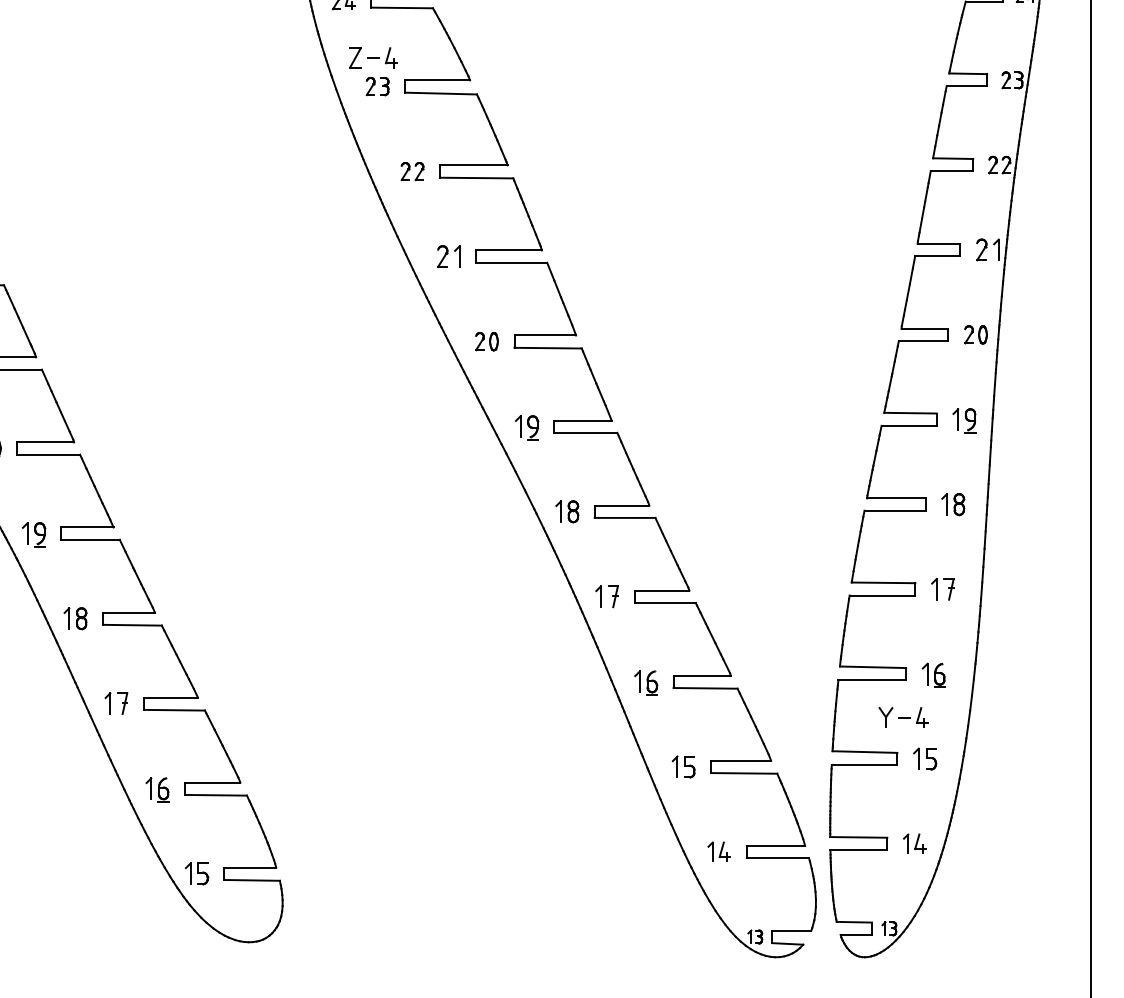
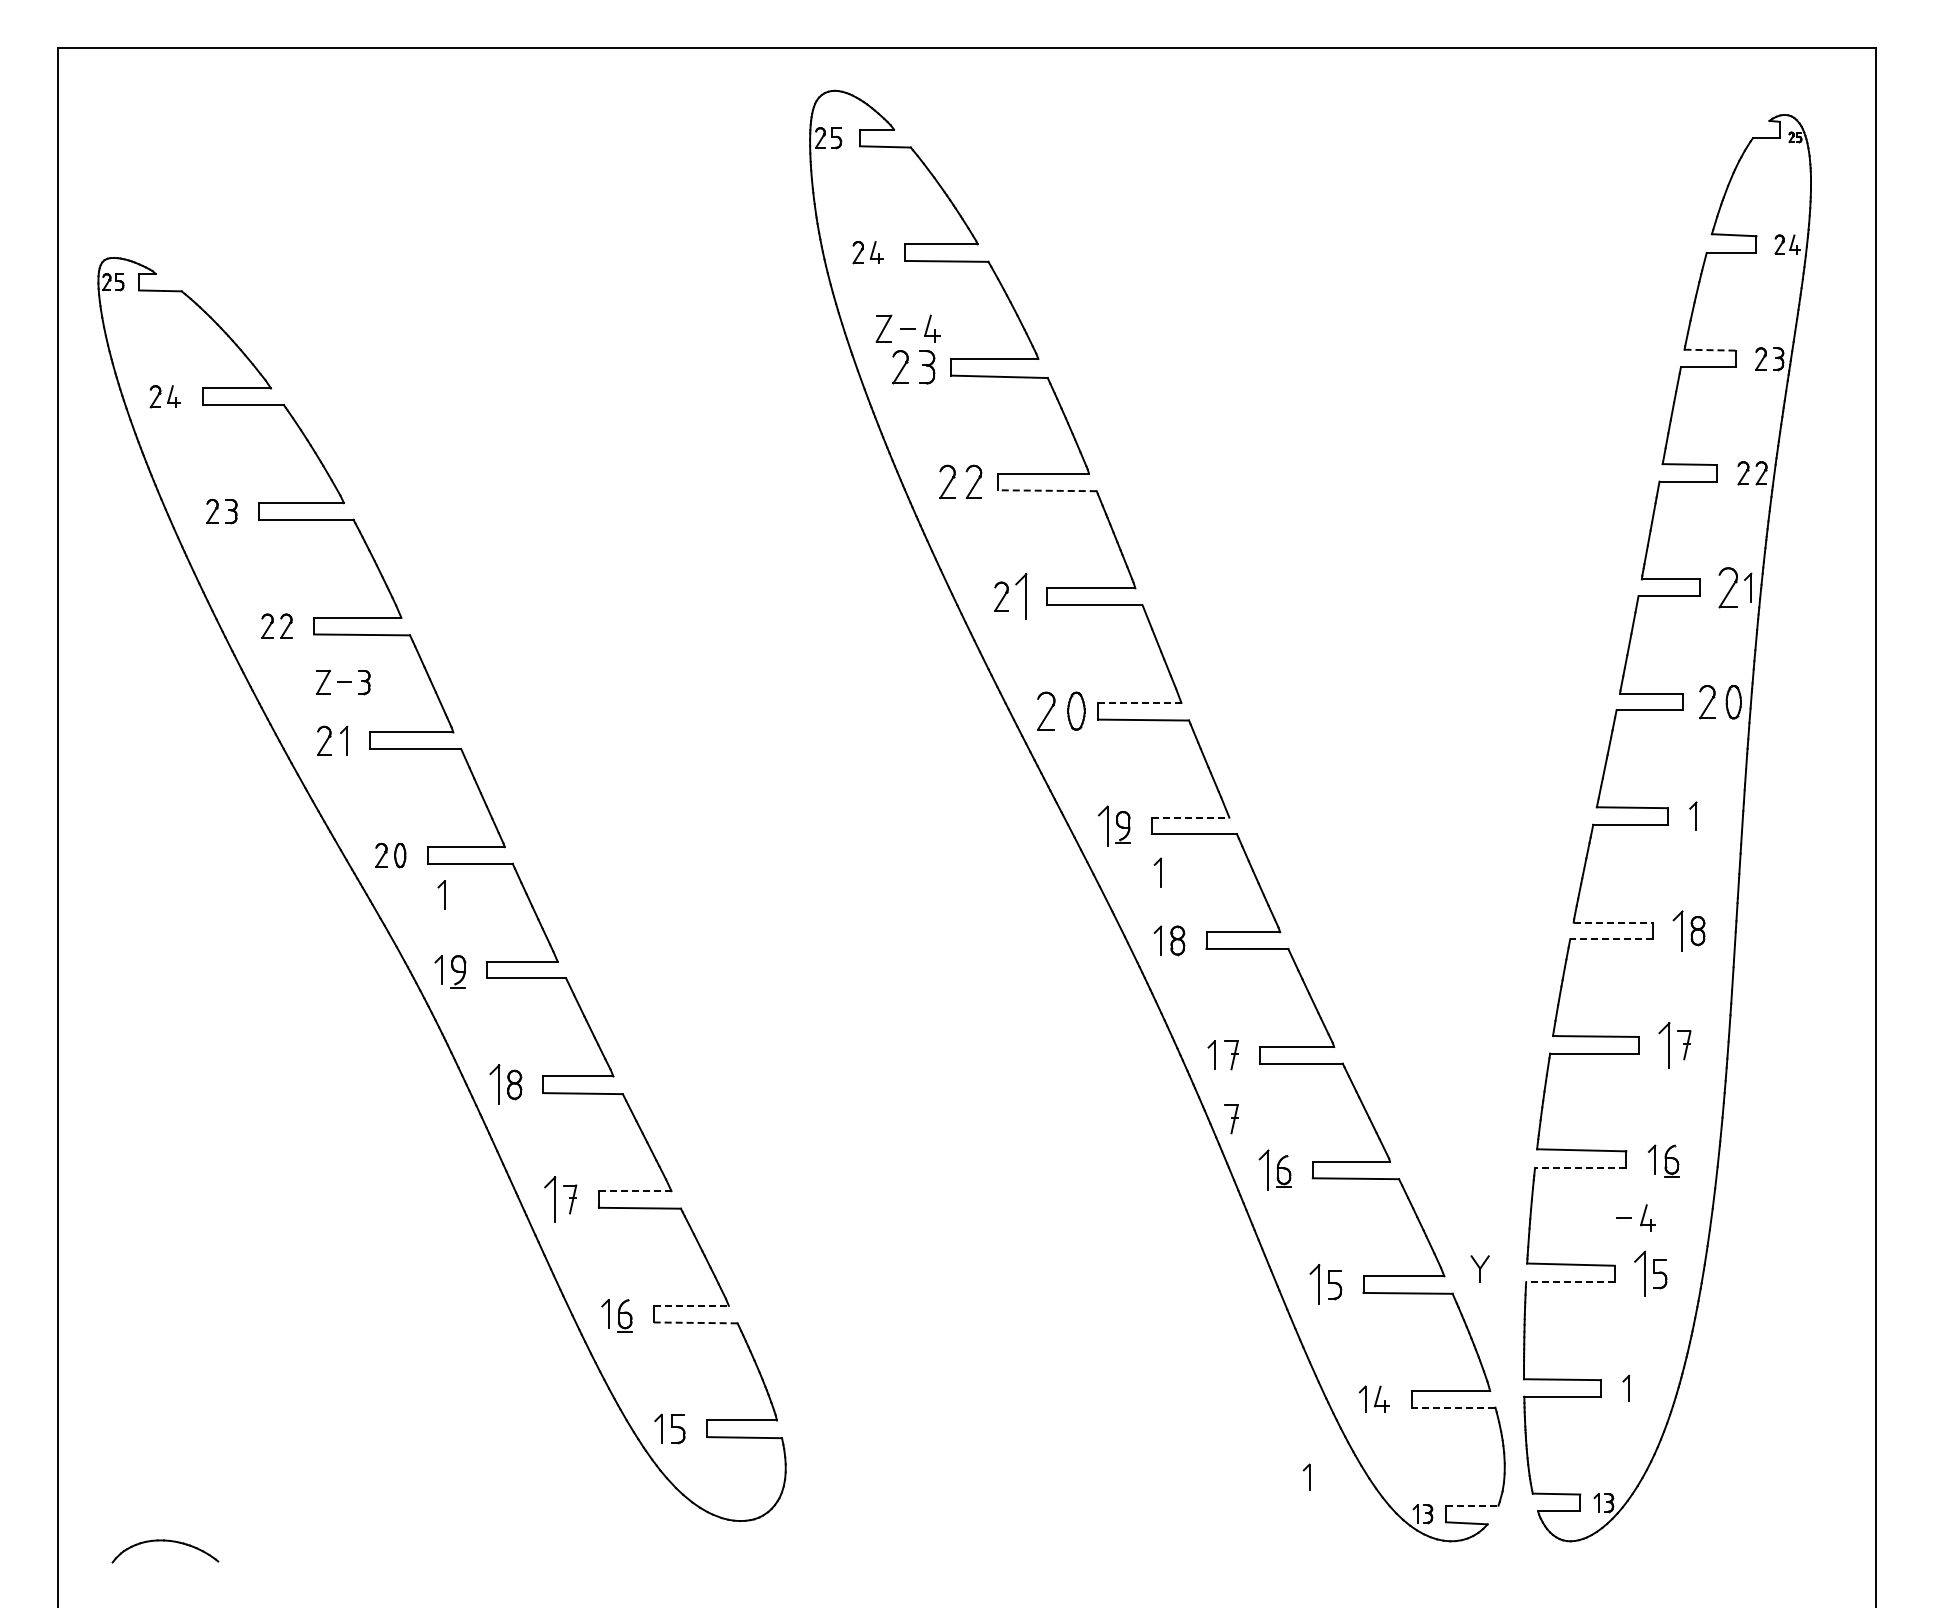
line: (968, 74) -> (1710, 350), solid -> dashed
part: (377, 86) -> (913, 367), size x1.4
part: (412, 171) -> (960, 481), size x1.4
line: (476, 177) -> (1046, 490), solid -> dashed
part: (981, 249) -> (1728, 587), size x1.4
part: (457, 256) -> (1021, 596), size x1.6
part: (975, 334) -> (1720, 701), size x1.4
line: (545, 335) -> (1139, 702), solid -> dashed
part: (486, 341) -> (1060, 711), size x1.6
line: (582, 420) -> (1190, 817), solid -> dashed
part: (970, 420) -> (1712, 817), removed
part: (518, 426) -> (1103, 825), size x1.4
part: (558, 461) -> (1157, 872), added
part: (27, 477) -> (441, 894), added
line: (896, 498) -> (1613, 922), solid -> dashed
part: (944, 504) -> (1678, 930), size x1.4
line: (894, 510) -> (1610, 939), solid -> dashed
part: (934, 588) -> (1664, 1044), size x1.6
part: (66, 618) -> (494, 1084), size x1.4
part: (613, 644) -> (1231, 1119), added
line: (872, 680) -> (1580, 1168), solid -> dashed
part: (637, 681) -> (1264, 1169), size x1.4
line: (171, 697) -> (635, 1191), solid -> dashed
part: (108, 703) -> (550, 1198), size x1.6
part: (885, 717) -> (1479, 1268), moved
part: (916, 758) -> (1640, 1273), size x1.6
line: (863, 765) -> (1569, 1282), solid -> dashed
part: (674, 766) -> (1314, 1284), size x1.4
line: (212, 782) -> (691, 1305), solid -> dashed
line: (215, 794) -> (695, 1322), solid -> dashed
part: (920, 843) -> (1645, 1387), removed
line: (777, 858) -> (1453, 1407), solid -> dashed
part: (668, 909) -> (1306, 1476), added
line: (792, 930) -> (1472, 1505), solid -> dashed

